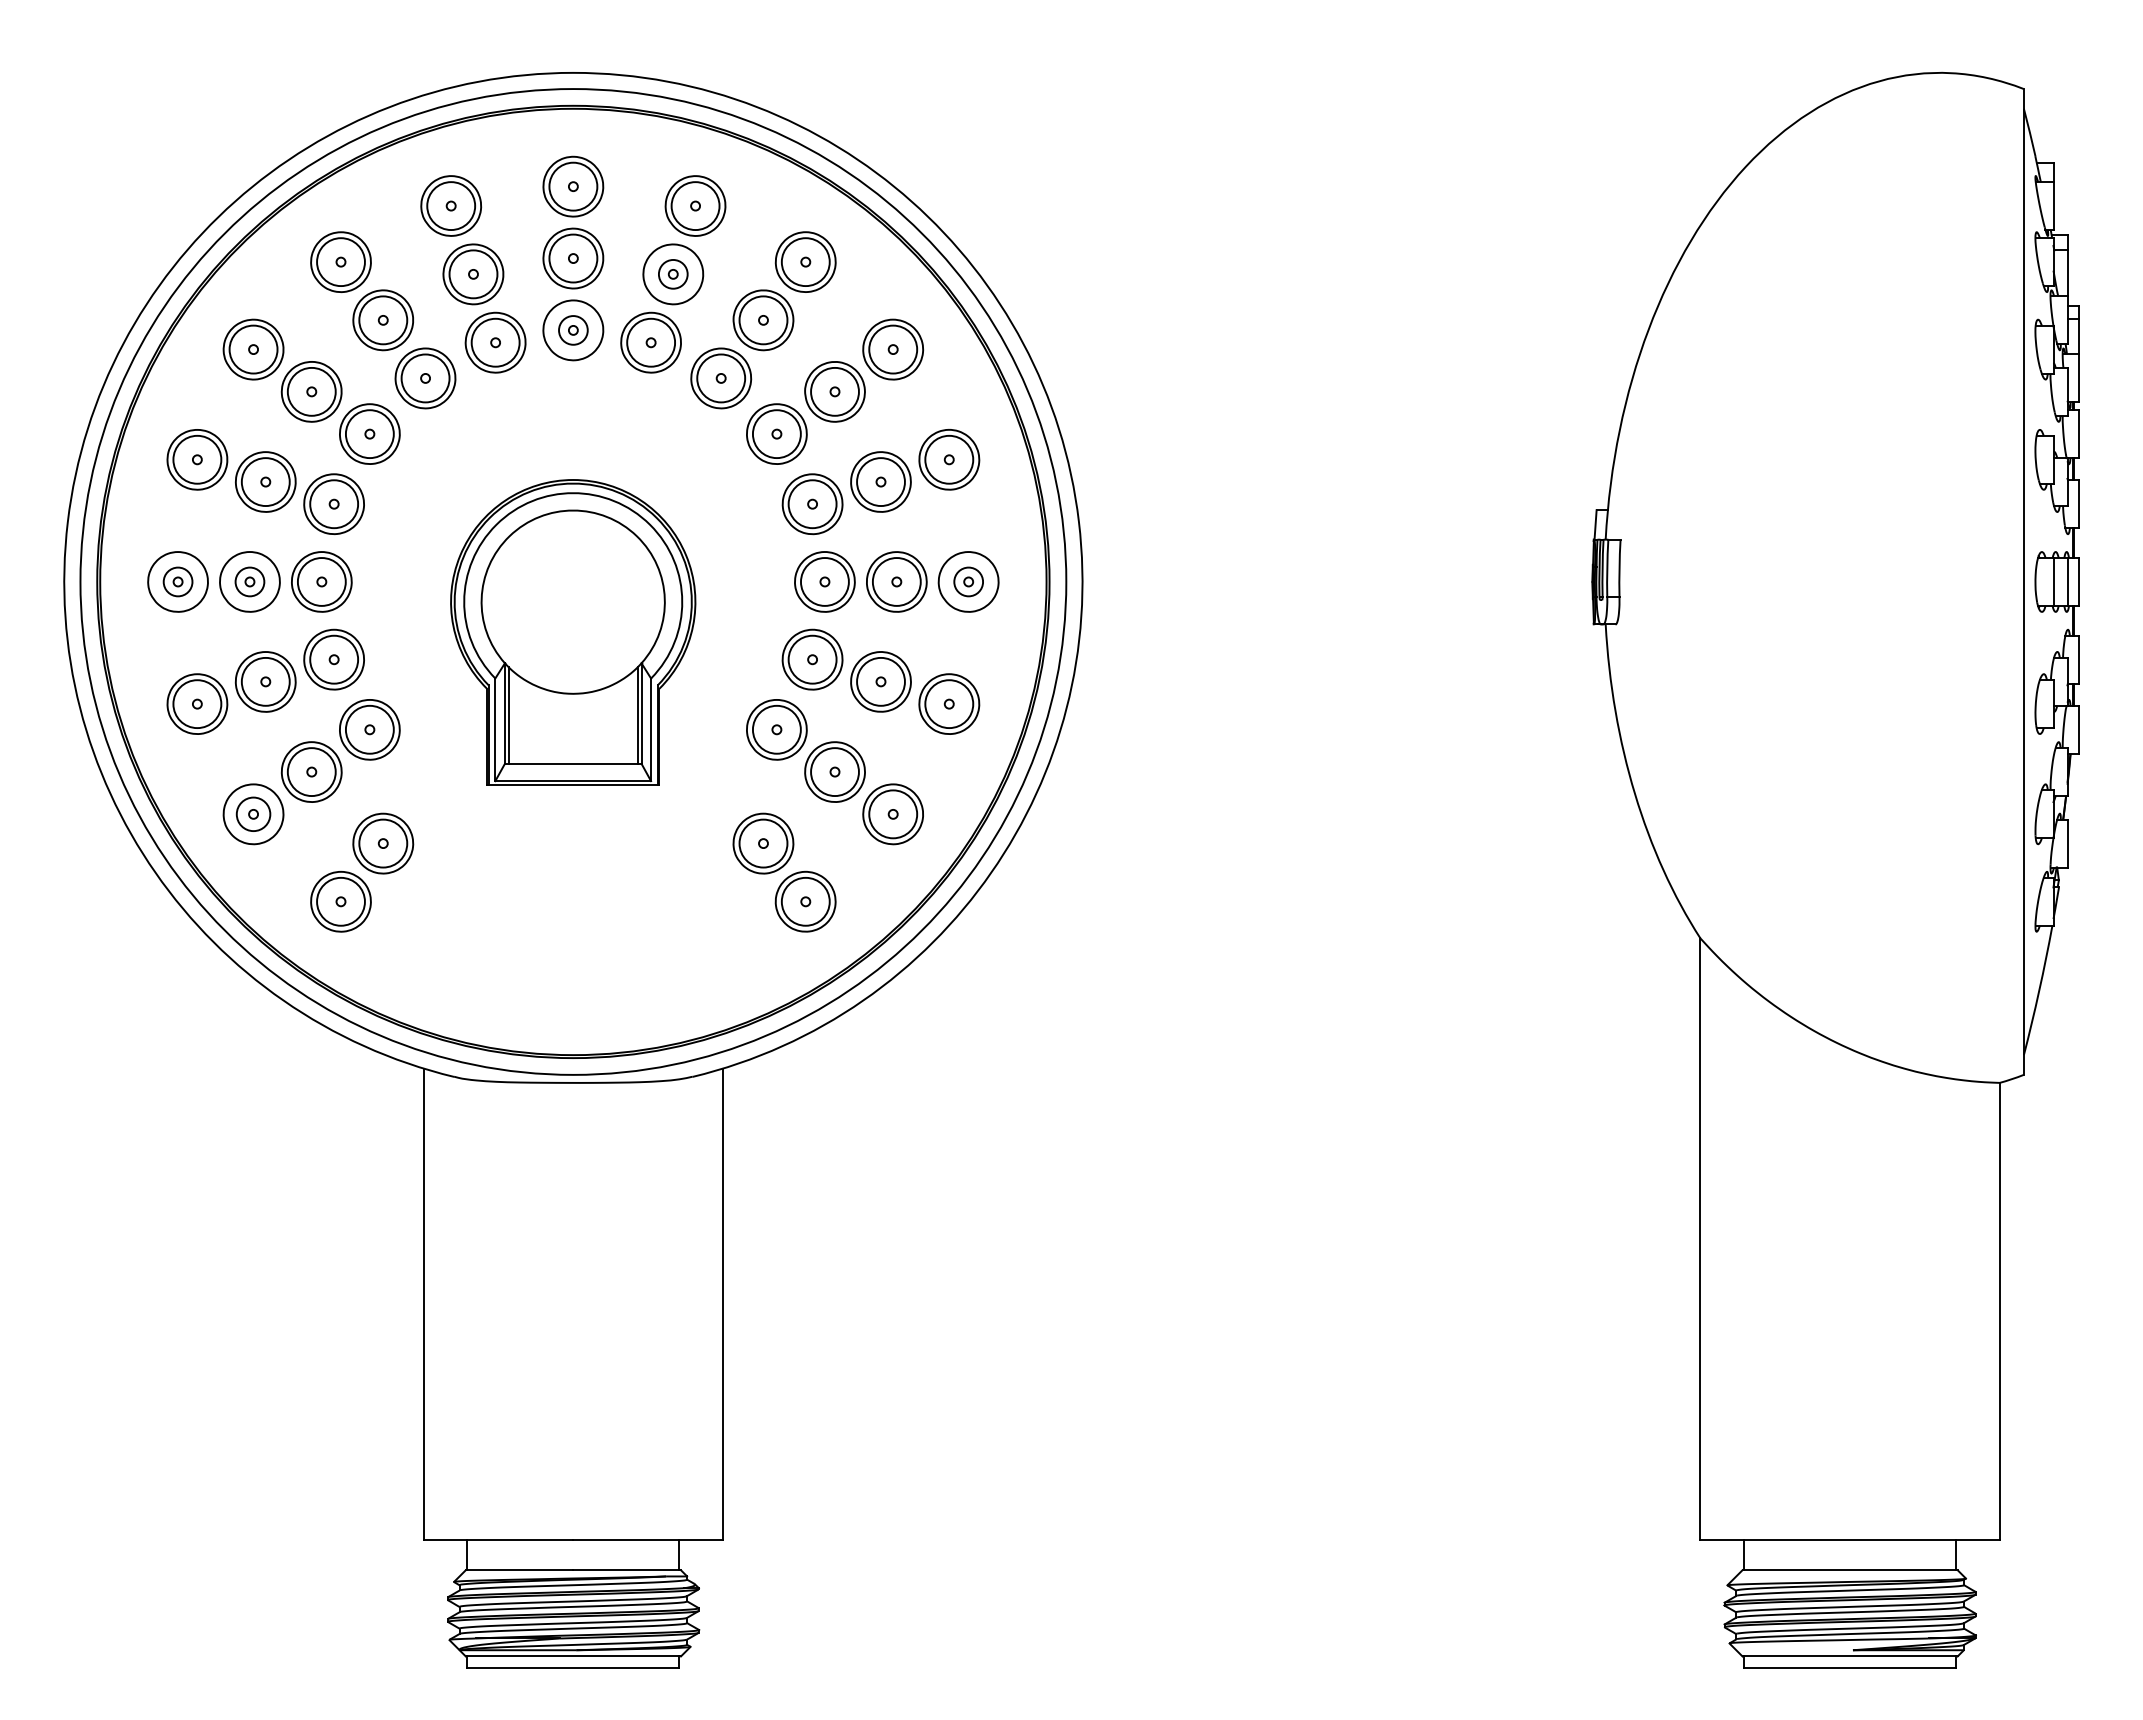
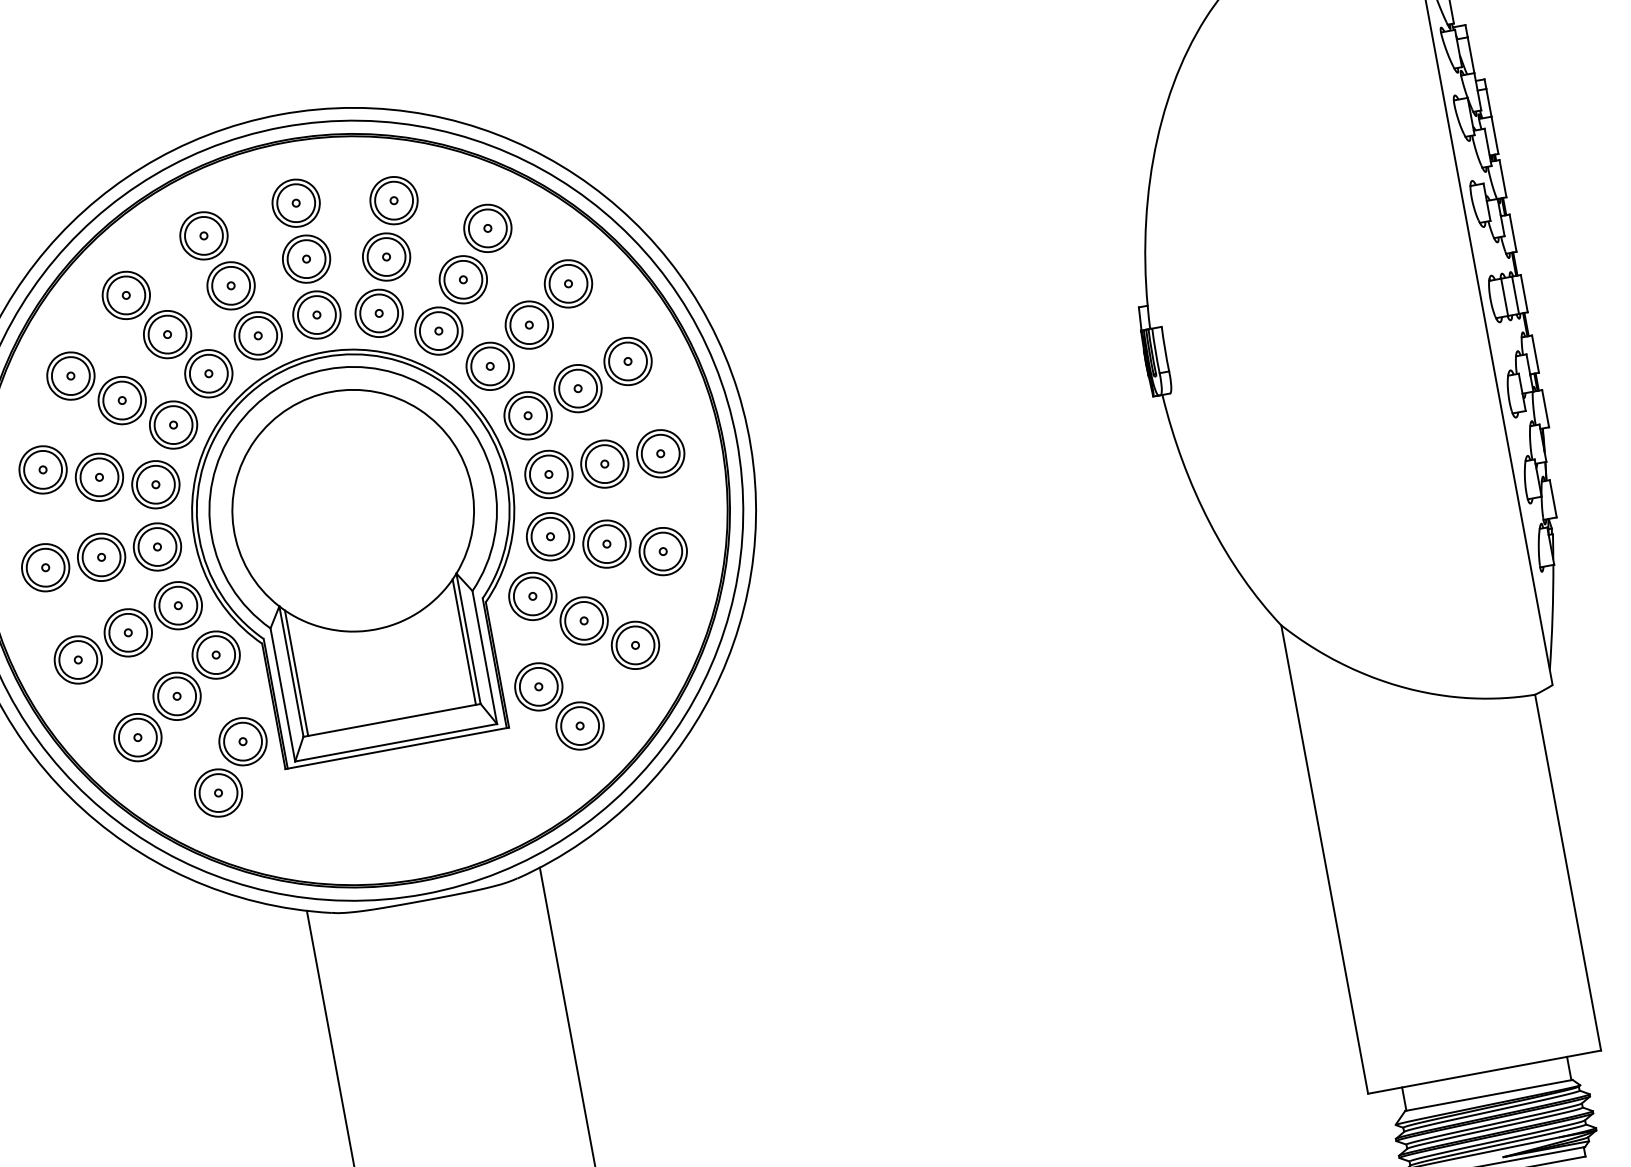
circle: (673, 274) -> (386, 257), size x1.67
circle: (573, 330) -> (317, 315), size x1.67
circle: (178, 581) -> (45, 567), size x1.67
circle: (249, 581) -> (101, 557), size x1.67
circle: (968, 581) -> (660, 453), size x1.67
part: (572, 632) -> (359, 550), size x1.67
circle: (253, 814) -> (137, 737), size x1.43

